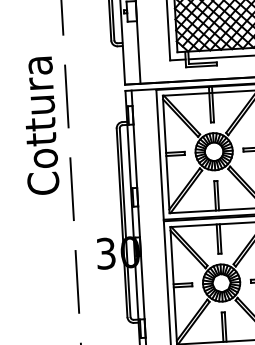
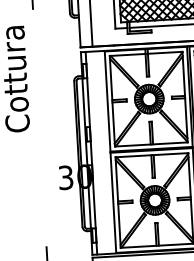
line: (66, 96) -> (35, 56), removed
line: (71, 189) -> (39, 128), removed
line: (76, 281) -> (43, 199), removed

